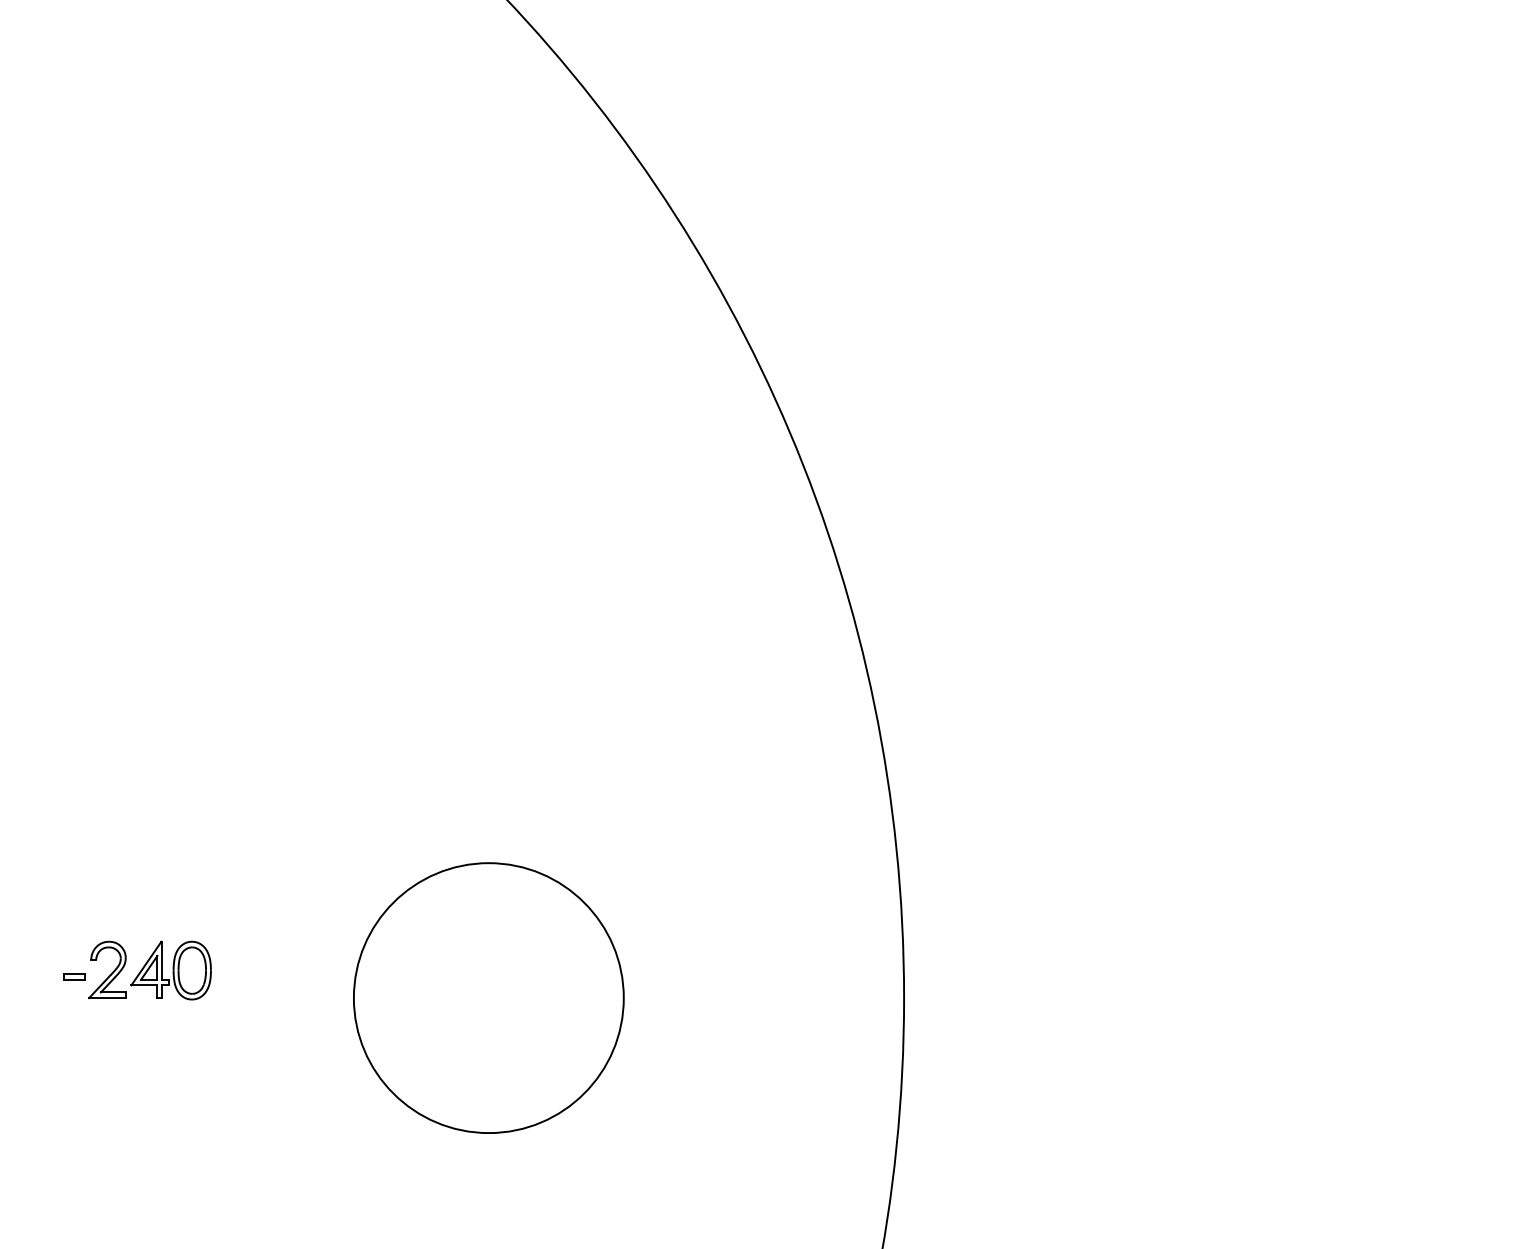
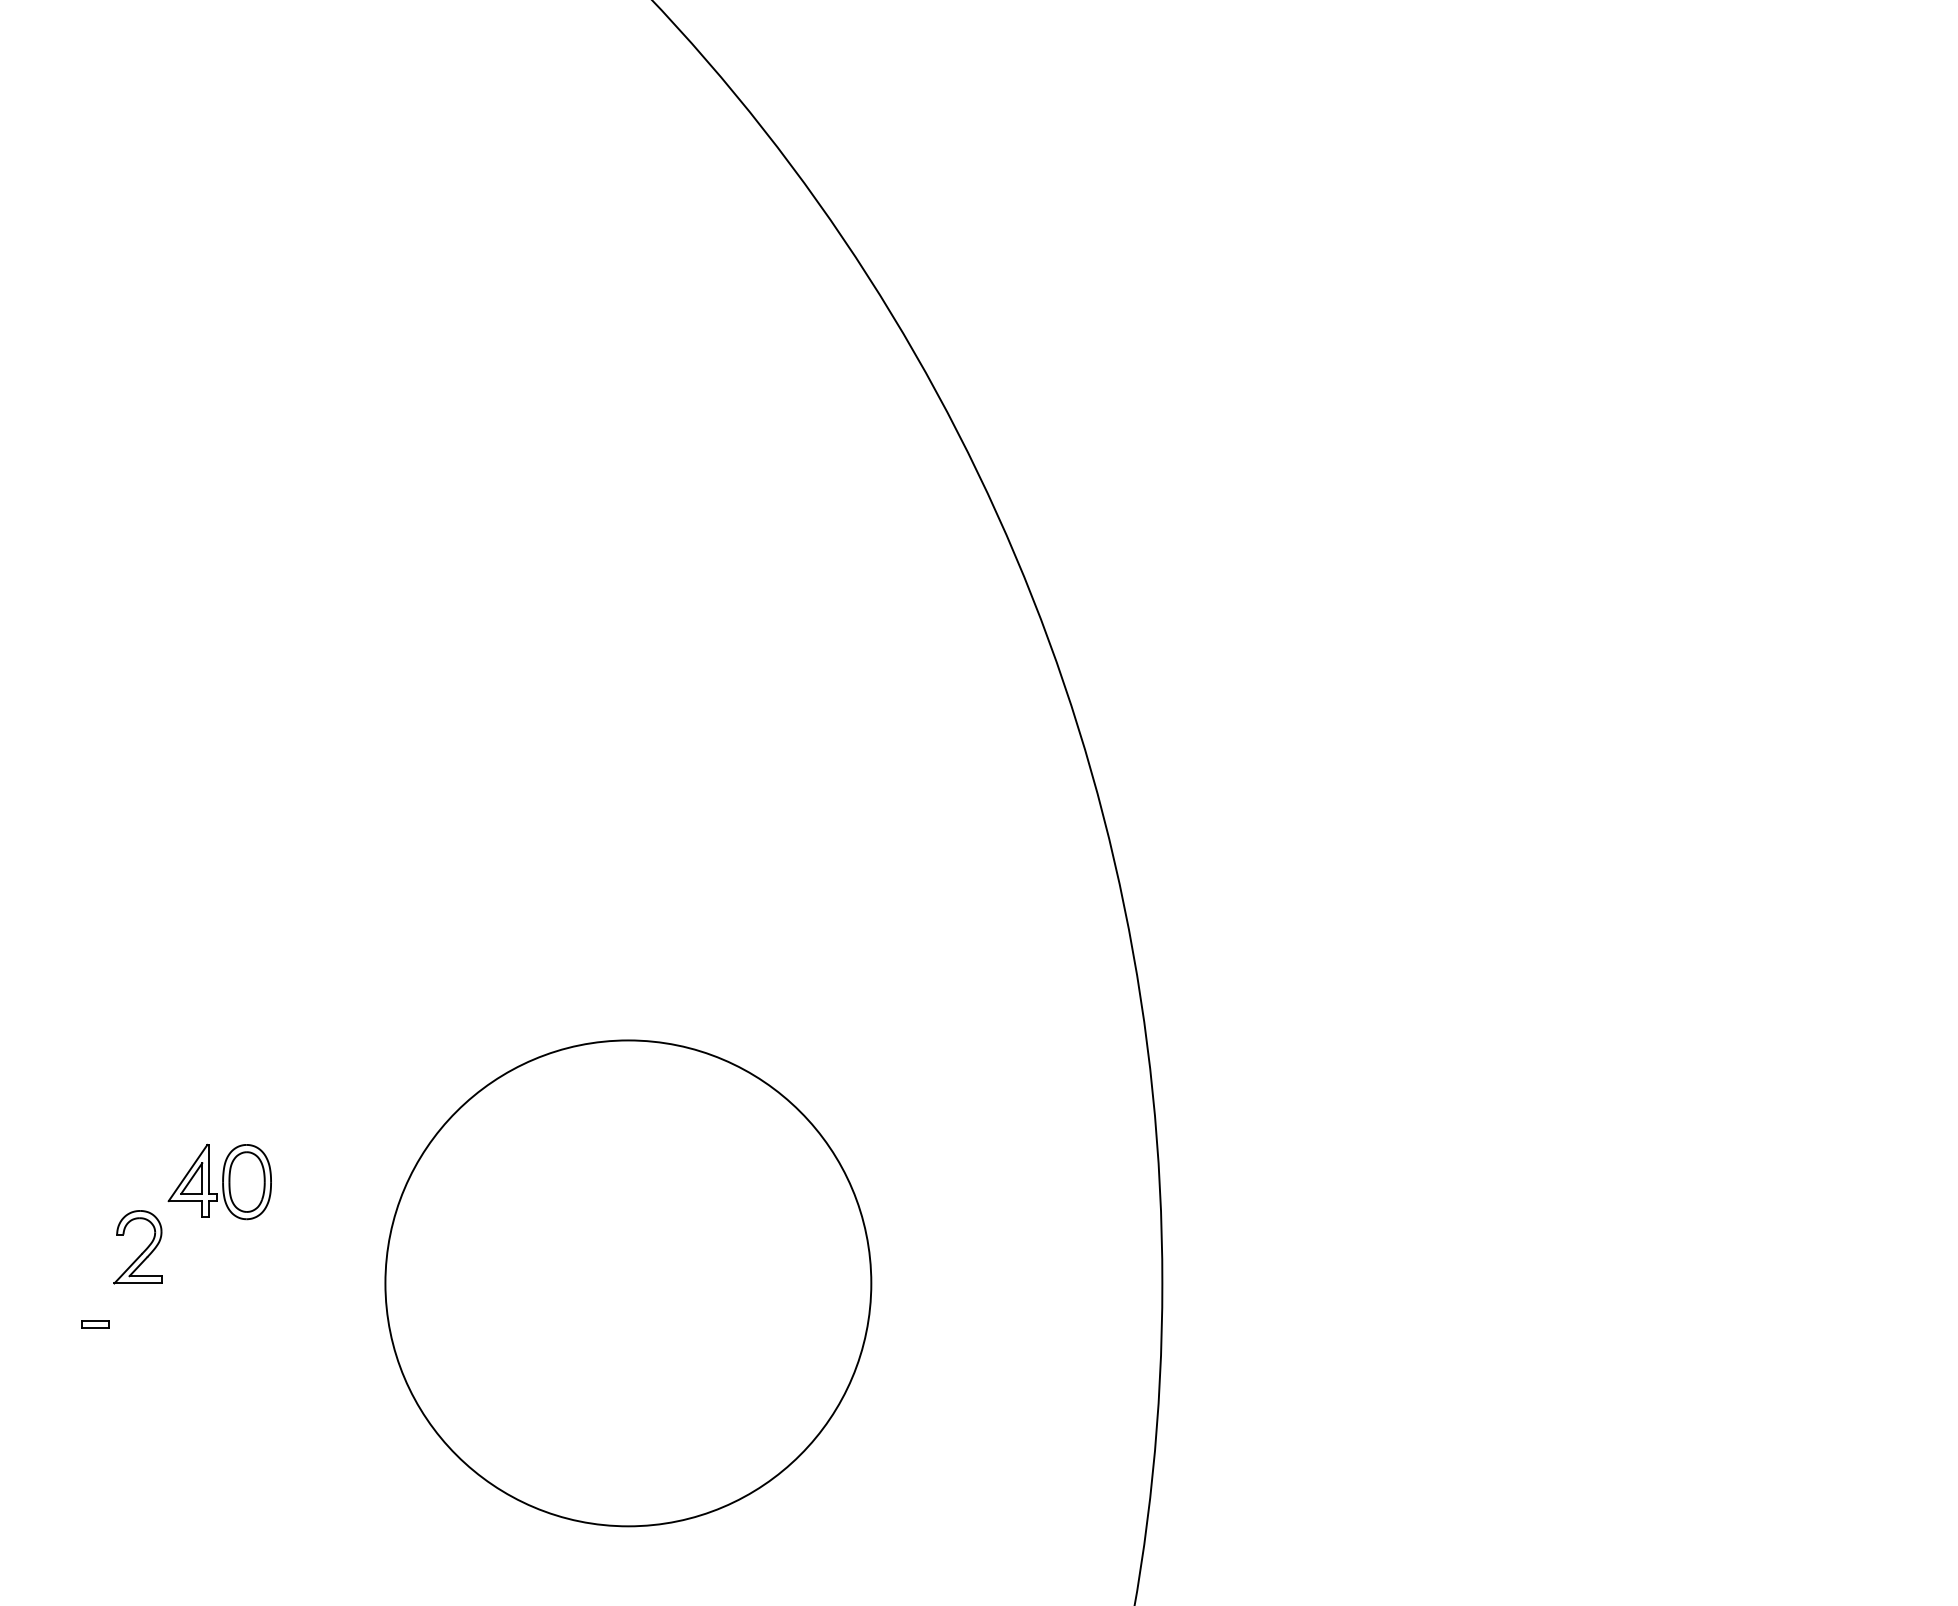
part: (170, 970) -> (219, 1181), moved
part: (74, 977) -> (95, 1324), moved
circle: (488, 998) -> (628, 1283), size x1.4

